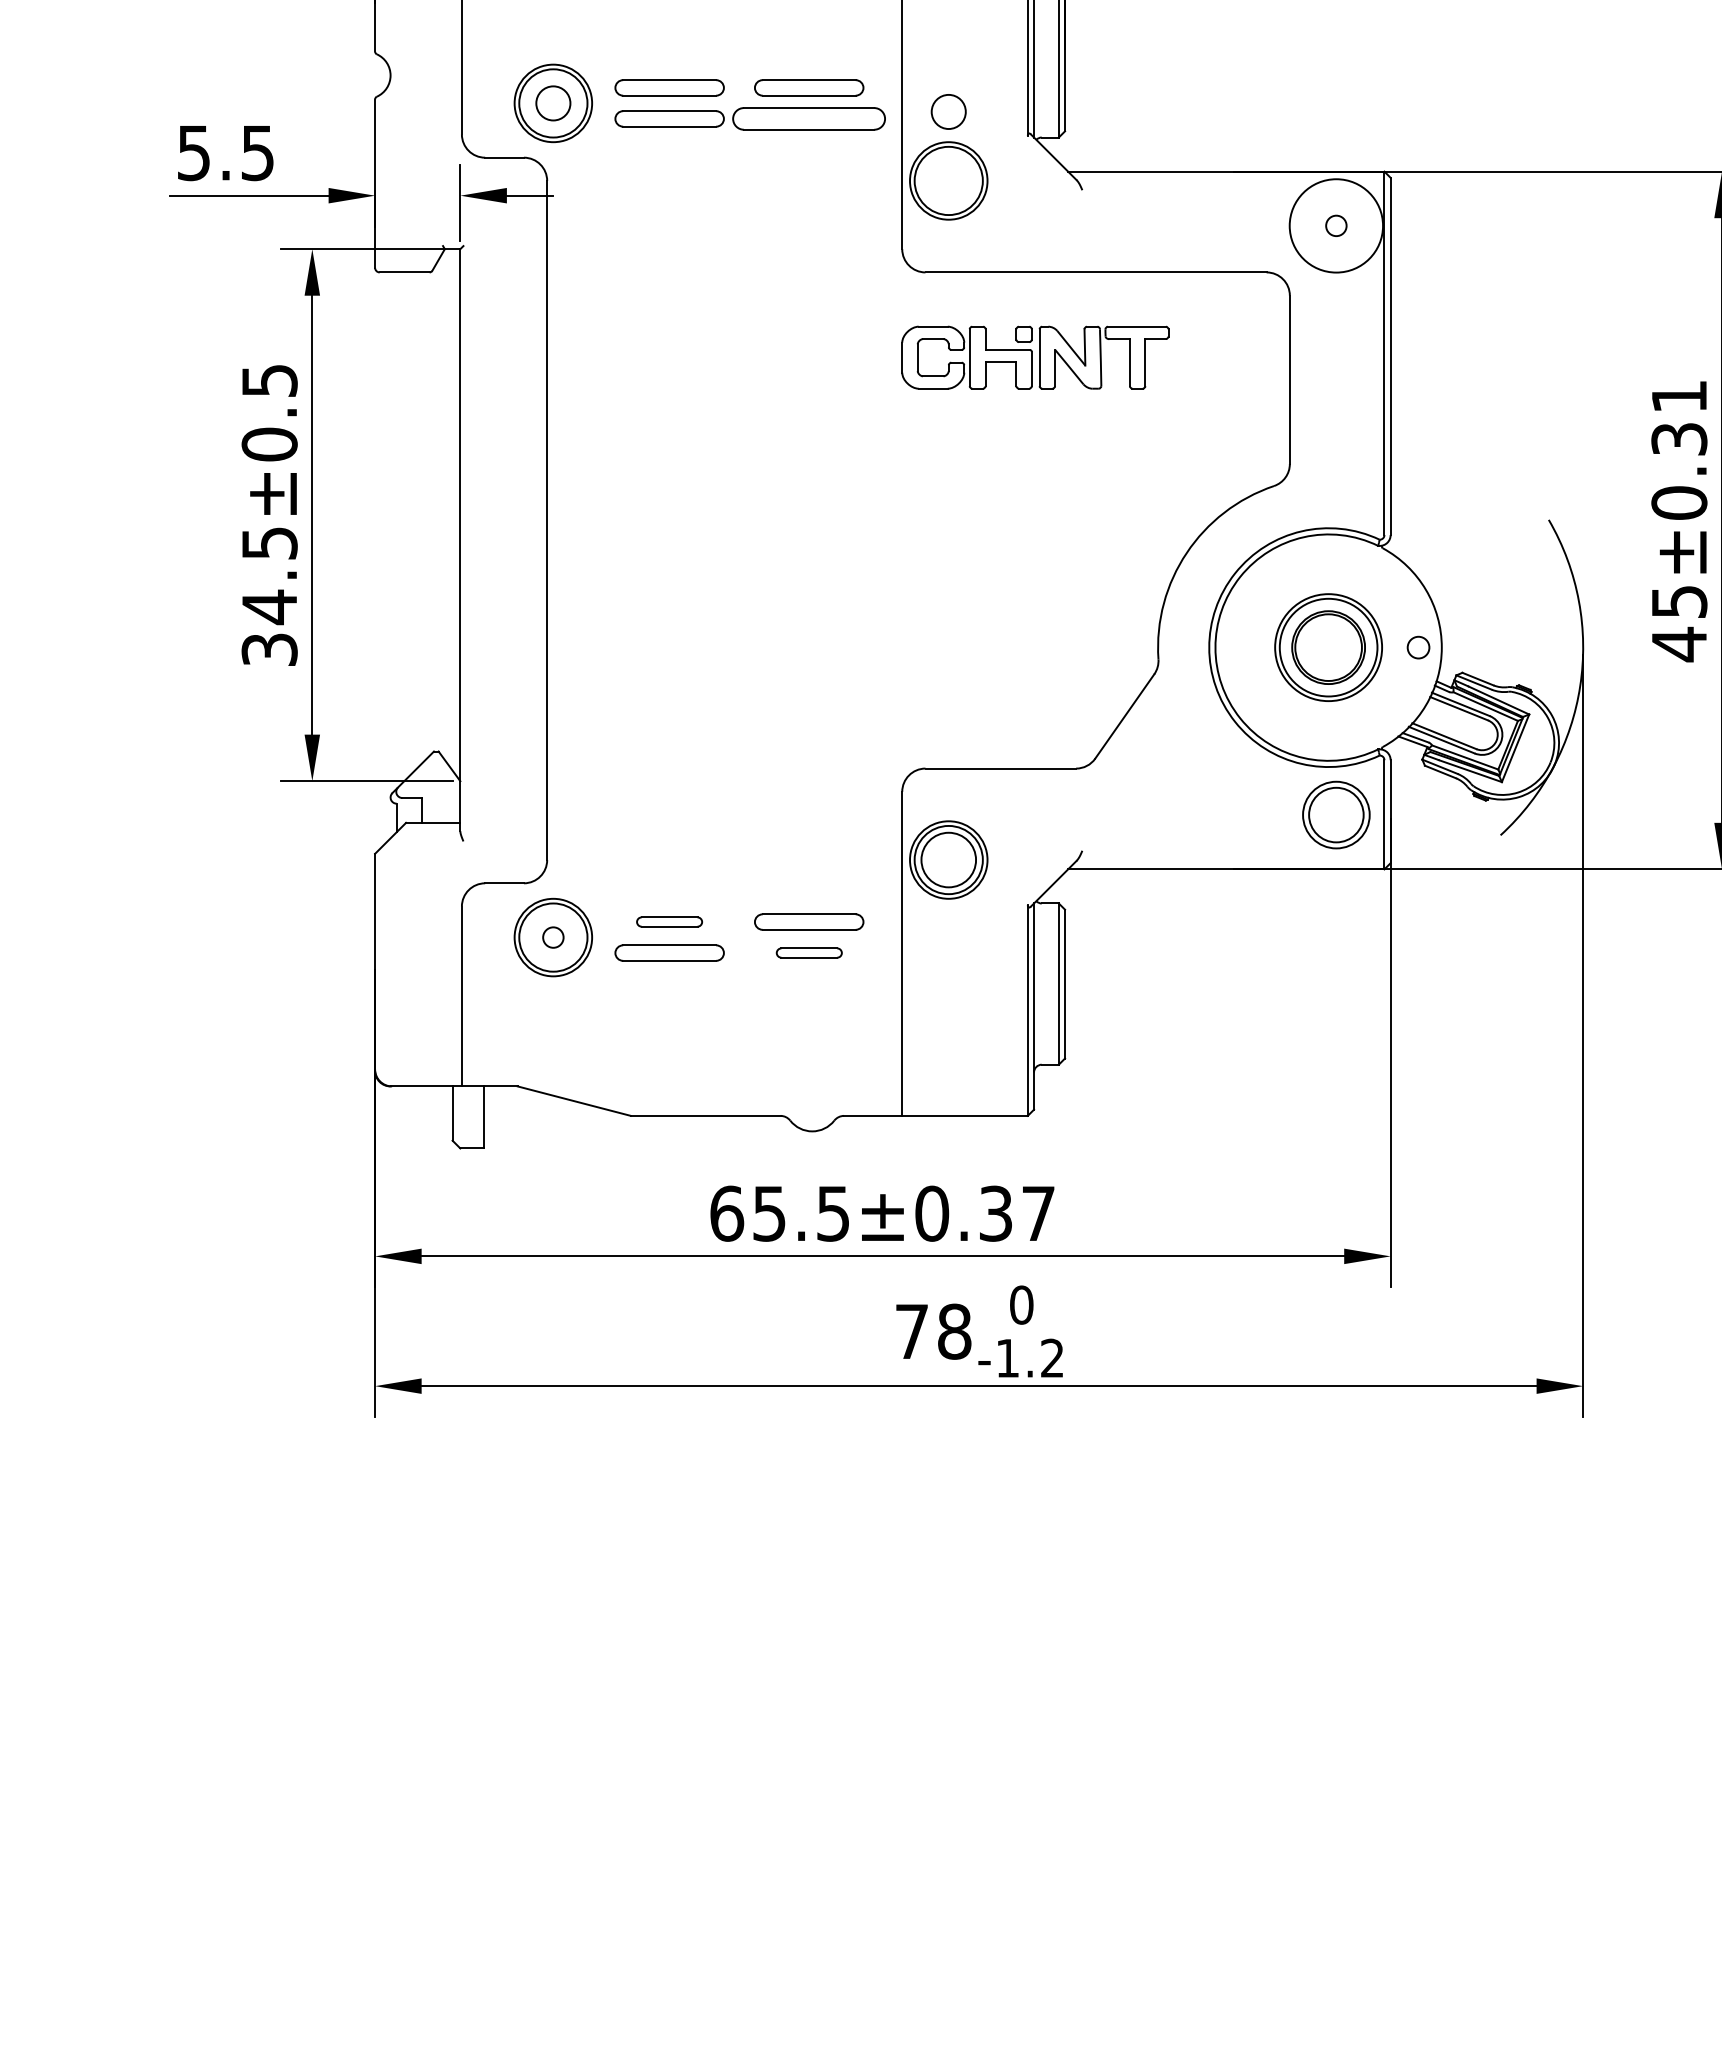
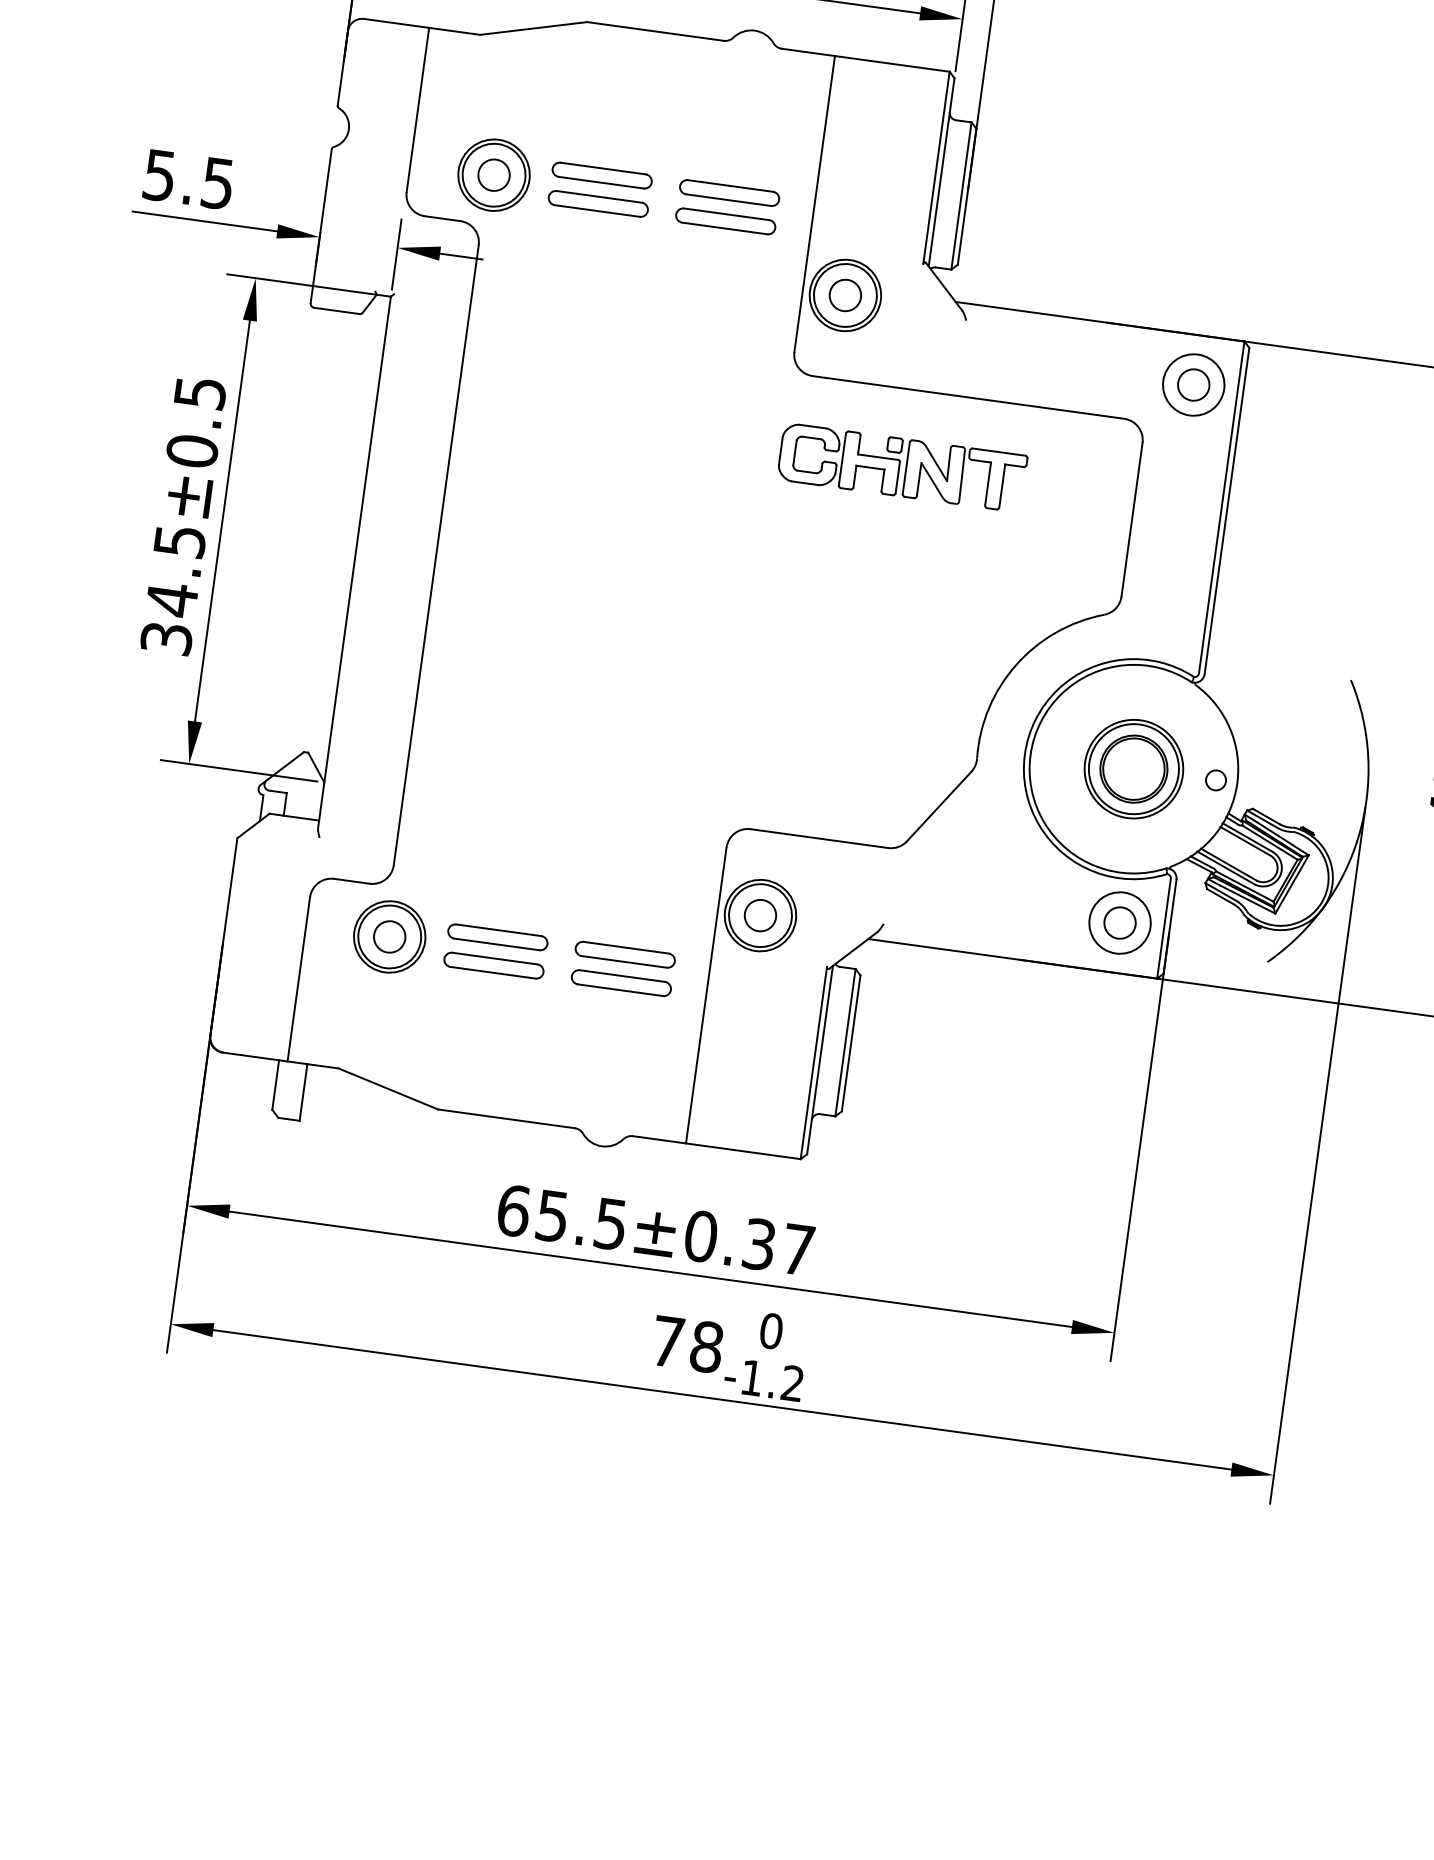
circle: (948, 111) -> (845, 295), moved
part: (809, 118) -> (726, 221), size x0.71
circle: (1336, 225) -> (1193, 384), size x0.71
circle: (1336, 225) -> (1193, 384), size x1.67
circle: (1336, 815) -> (1120, 923), size x0.62
circle: (948, 860) -> (760, 915), size x0.62
part: (669, 921) -> (497, 936), size x1.67
circle: (553, 937) -> (389, 936), size x1.67
part: (809, 952) -> (621, 982), size x1.67

